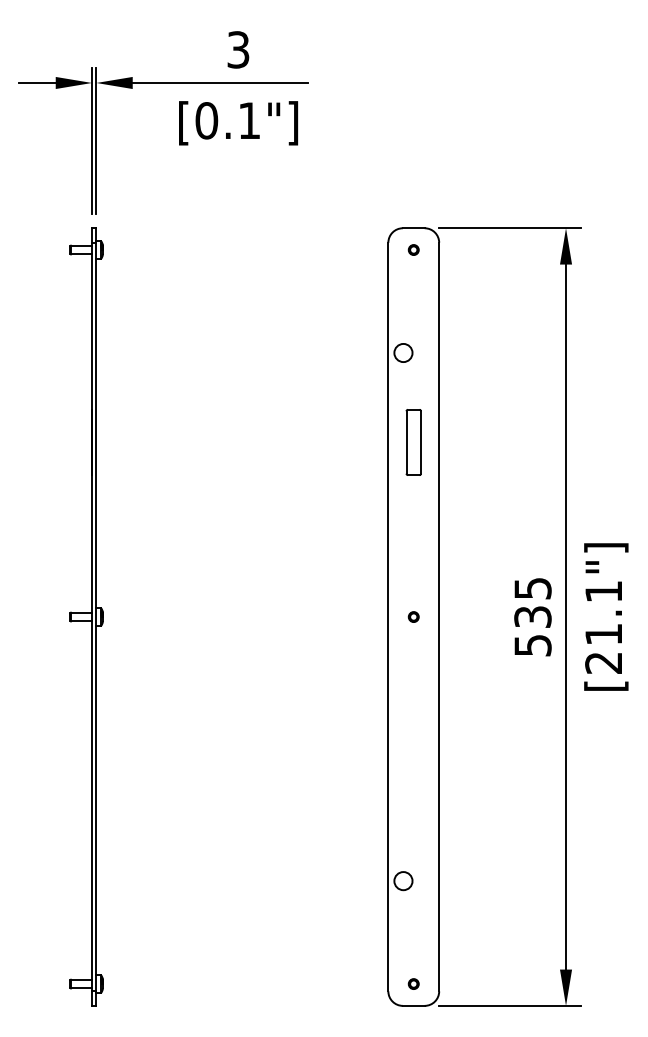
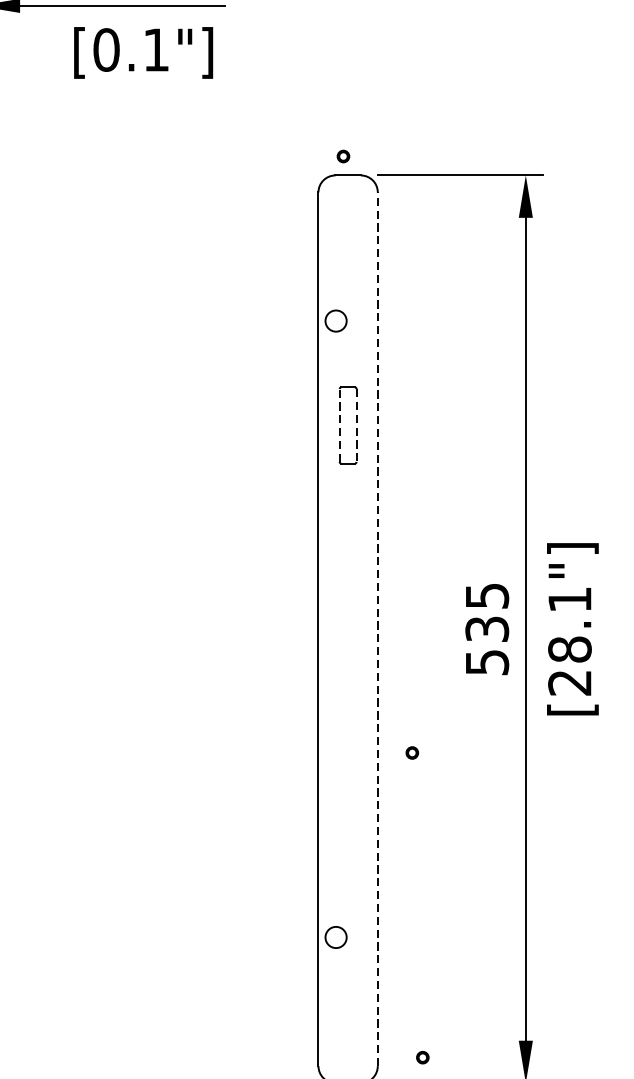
part: (413, 249) -> (343, 155), moved
line: (406, 442) -> (339, 425), solid -> dashed
line: (421, 442) -> (357, 425), solid -> dashed
part: (413, 616) -> (412, 752), moved
line: (439, 616) -> (378, 628), solid -> dashed
text: (603, 634) -> (569, 649), [21.1"] -> [28.1"]
part: (413, 983) -> (422, 1056), moved

